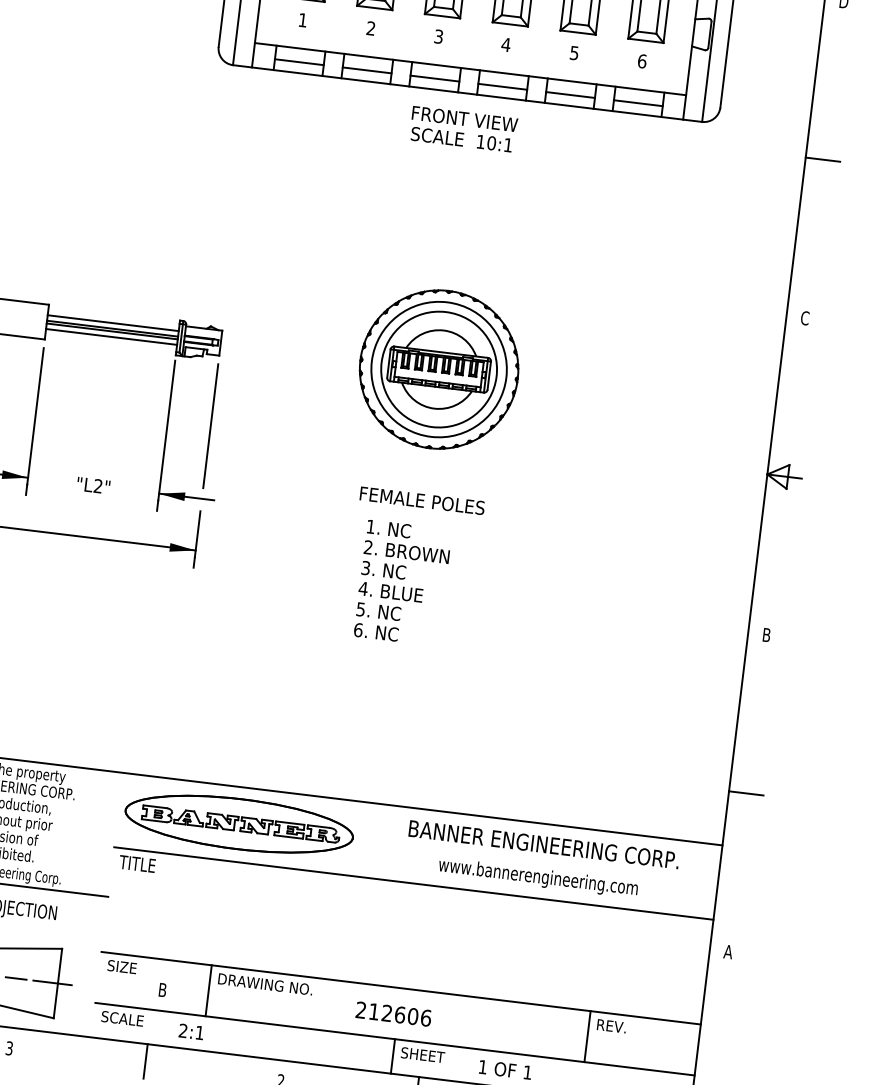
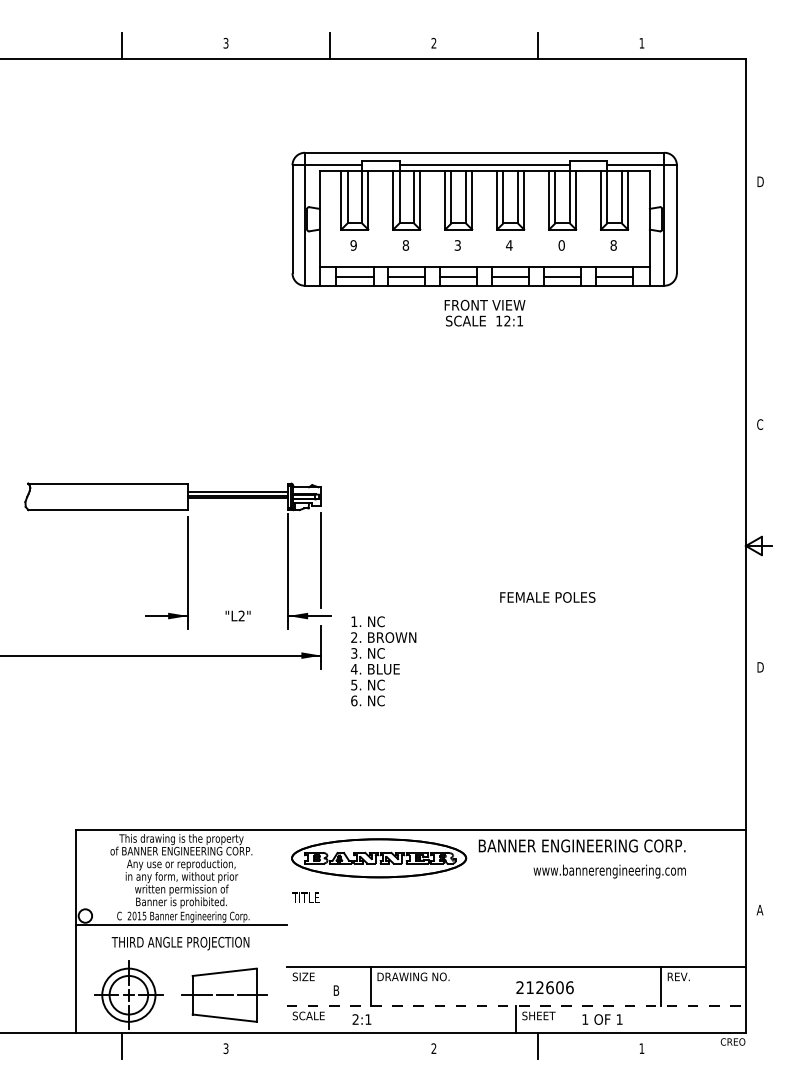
text: (302, 20) -> (353, 245), 1 -> 9
text: (370, 28) -> (405, 245), 2 -> 8
text: (574, 53) -> (561, 245), 5 -> 0
text: (642, 61) -> (613, 245), 6 -> 8
text: (491, 142) -> (507, 320), 10:1 -> 12:1
line: (822, 159) -> (758, 303), removed
line: (110, 337) -> (237, 502), removed
part: (439, 369) -> (488, 496), removed
text: (421, 500) -> (547, 597), moved
text: (402, 583) -> (383, 661), moved
text: (767, 635) -> (760, 667), B -> D
line: (745, 792) -> (758, 788), removed
text: (543, 843) -> (581, 845), moved
line: (412, 883) -> (515, 887), removed
text: (393, 1013) -> (544, 987), moved
line: (395, 1039) -> (516, 1006), solid -> dashed
line: (146, 1060) -> (330, 1045), removed

